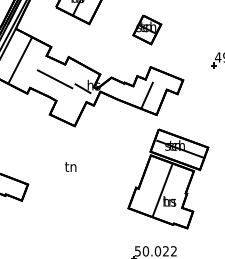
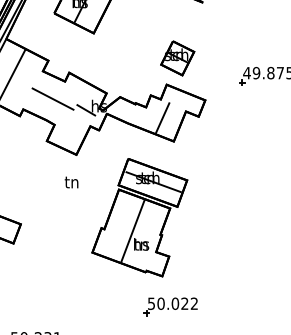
part: (147, 30) -> (177, 58), moved
text: (70, 167) -> (71, 182), moved
part: (168, 178) -> (139, 217), moved

